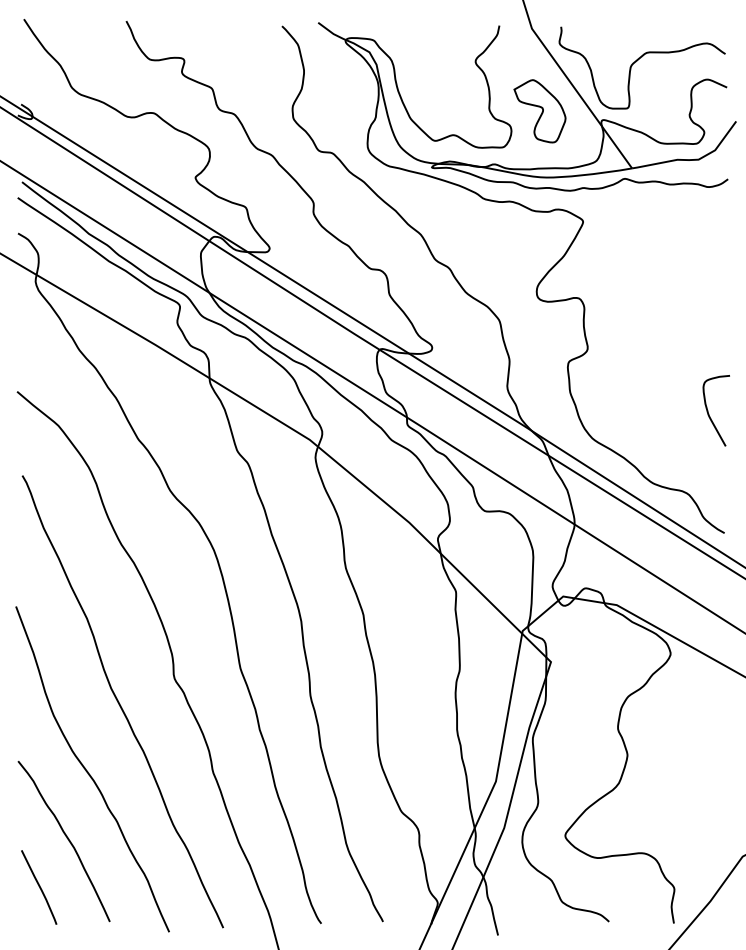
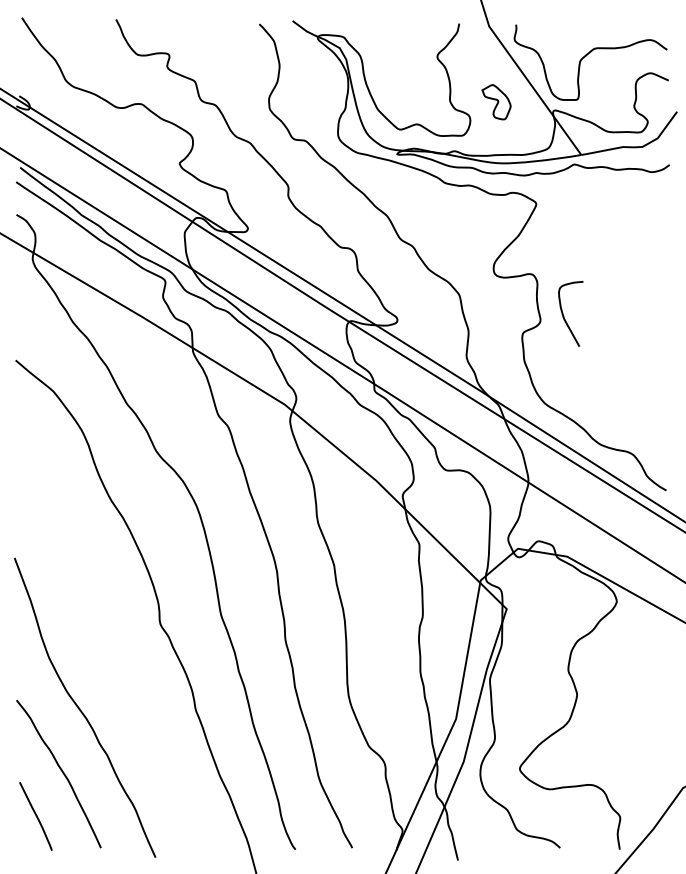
part: (539, 110) -> (496, 101), size x0.6
curve: (709, 413) -> (564, 316), moved
curve: (120, 702) -> (110, 646), removed

